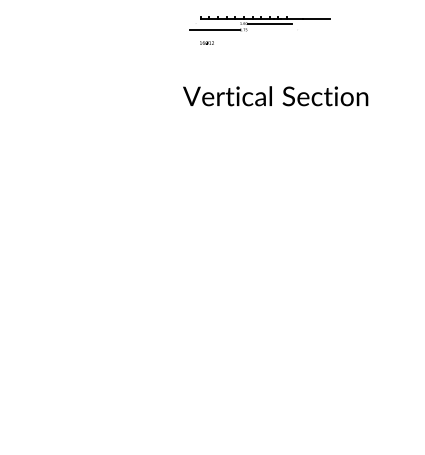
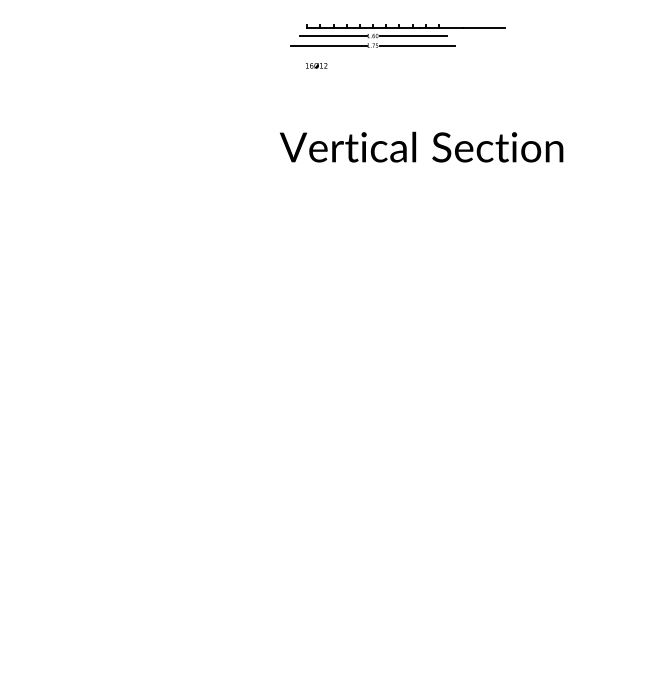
line: (218, 23) -> (334, 35), added
line: (272, 29) -> (416, 45), added

